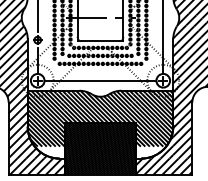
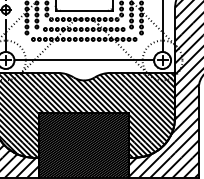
hatch: (50, 152) -> (21, 150), added
hatch: (150, 152) -> (146, 150), added

